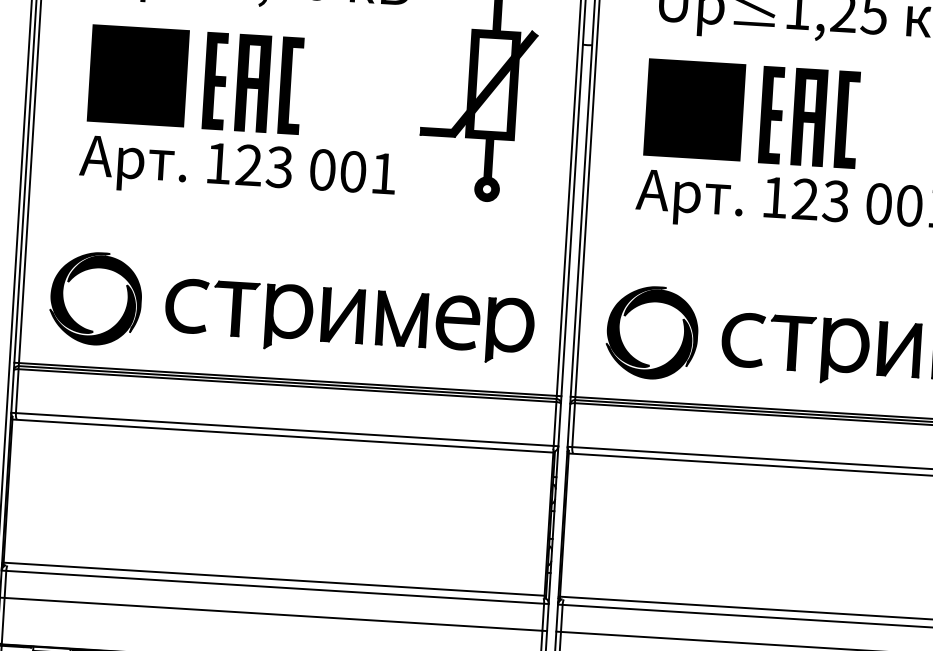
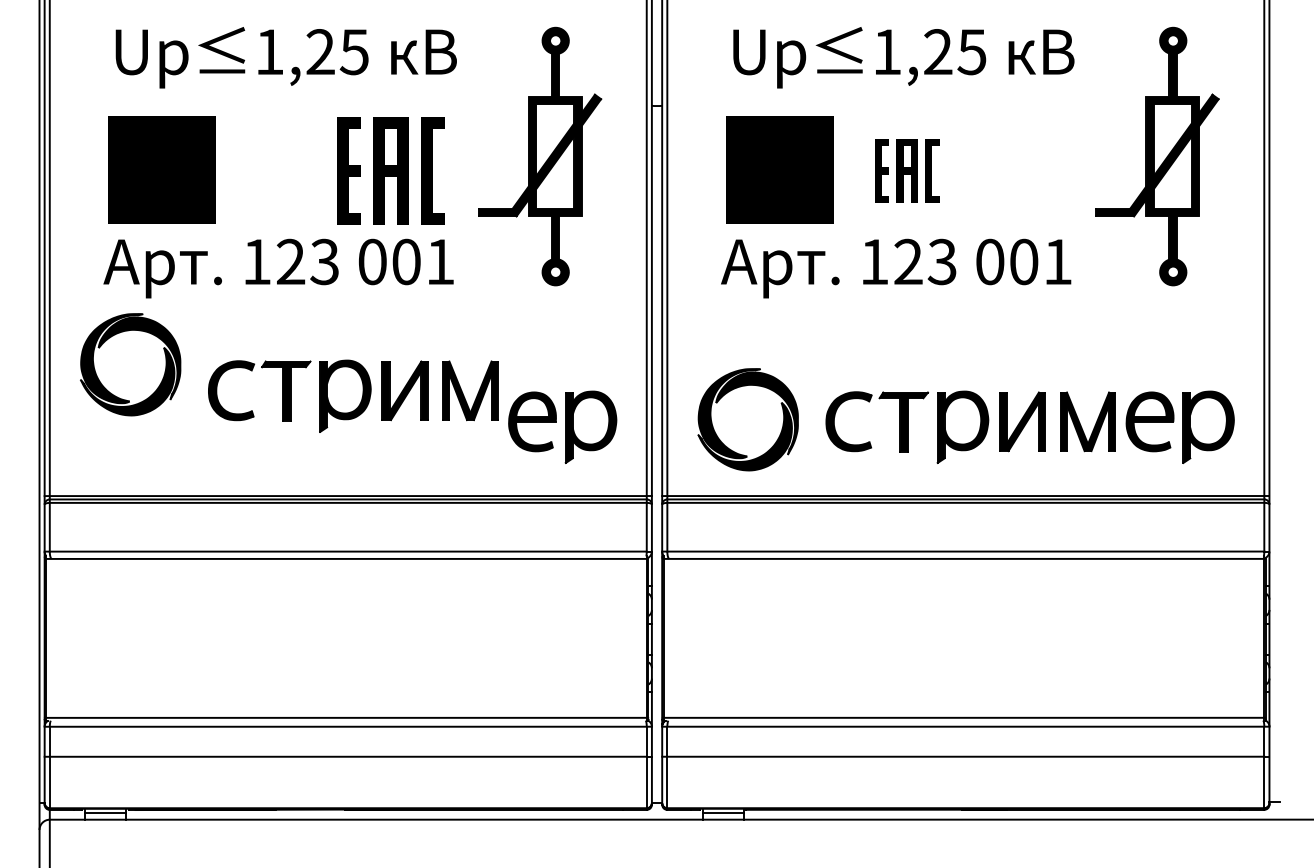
part: (252, 82) -> (390, 170), moved
part: (808, 116) -> (906, 170), size x0.6
part: (95, 298) -> (130, 364), moved
part: (296, 317) -> (353, 395), moved

